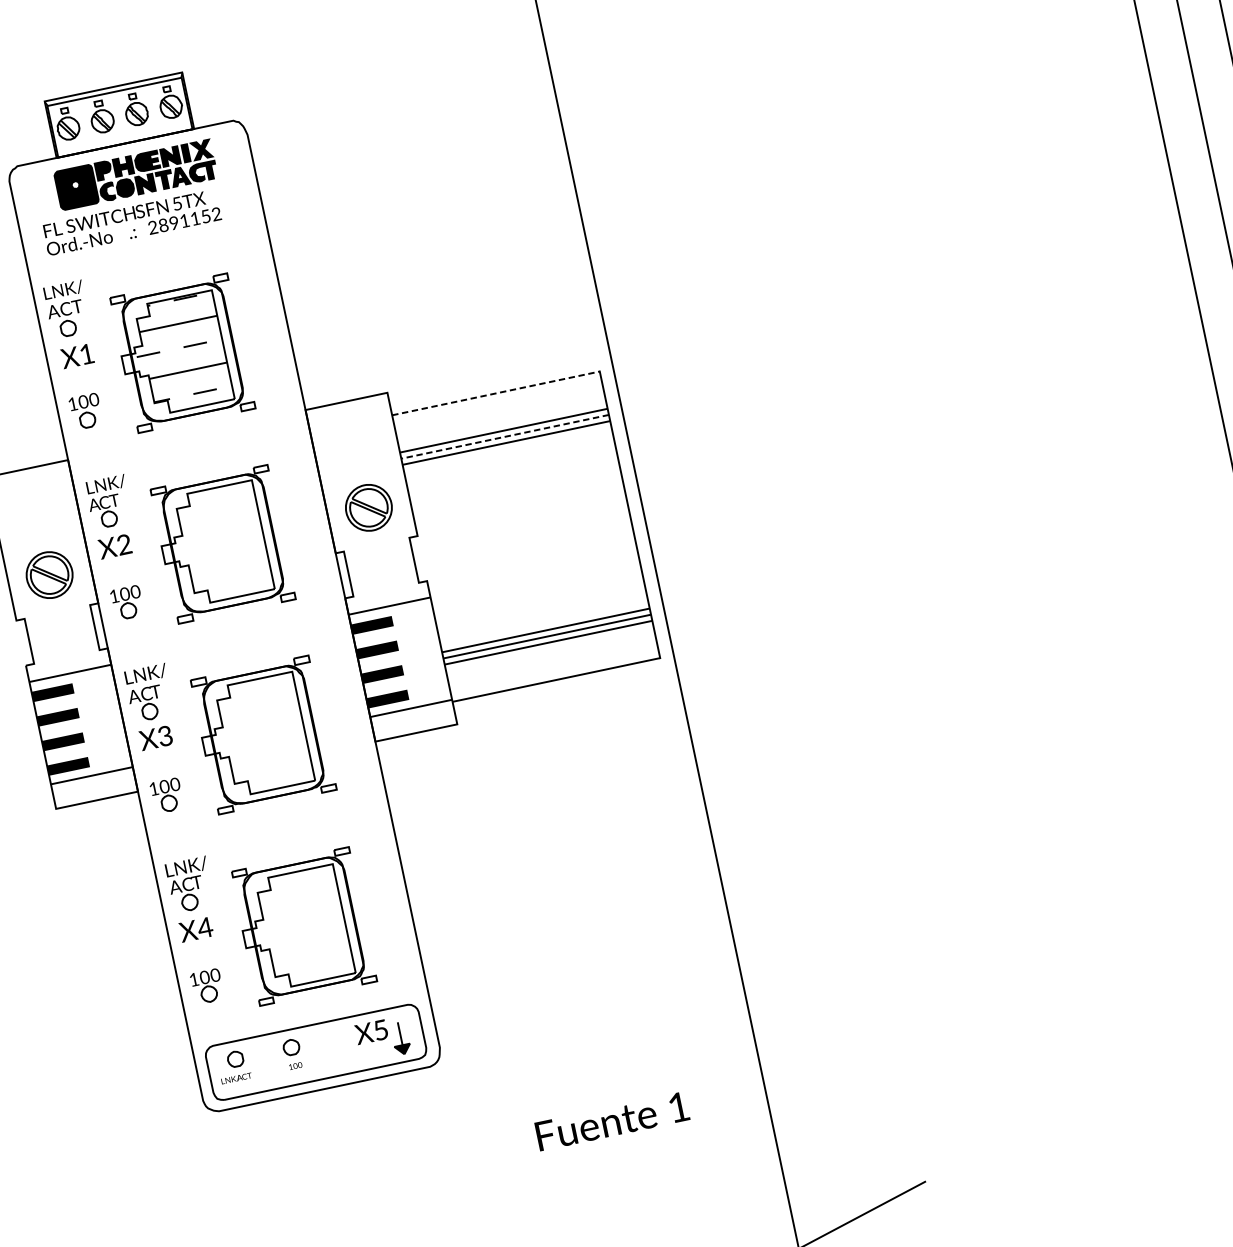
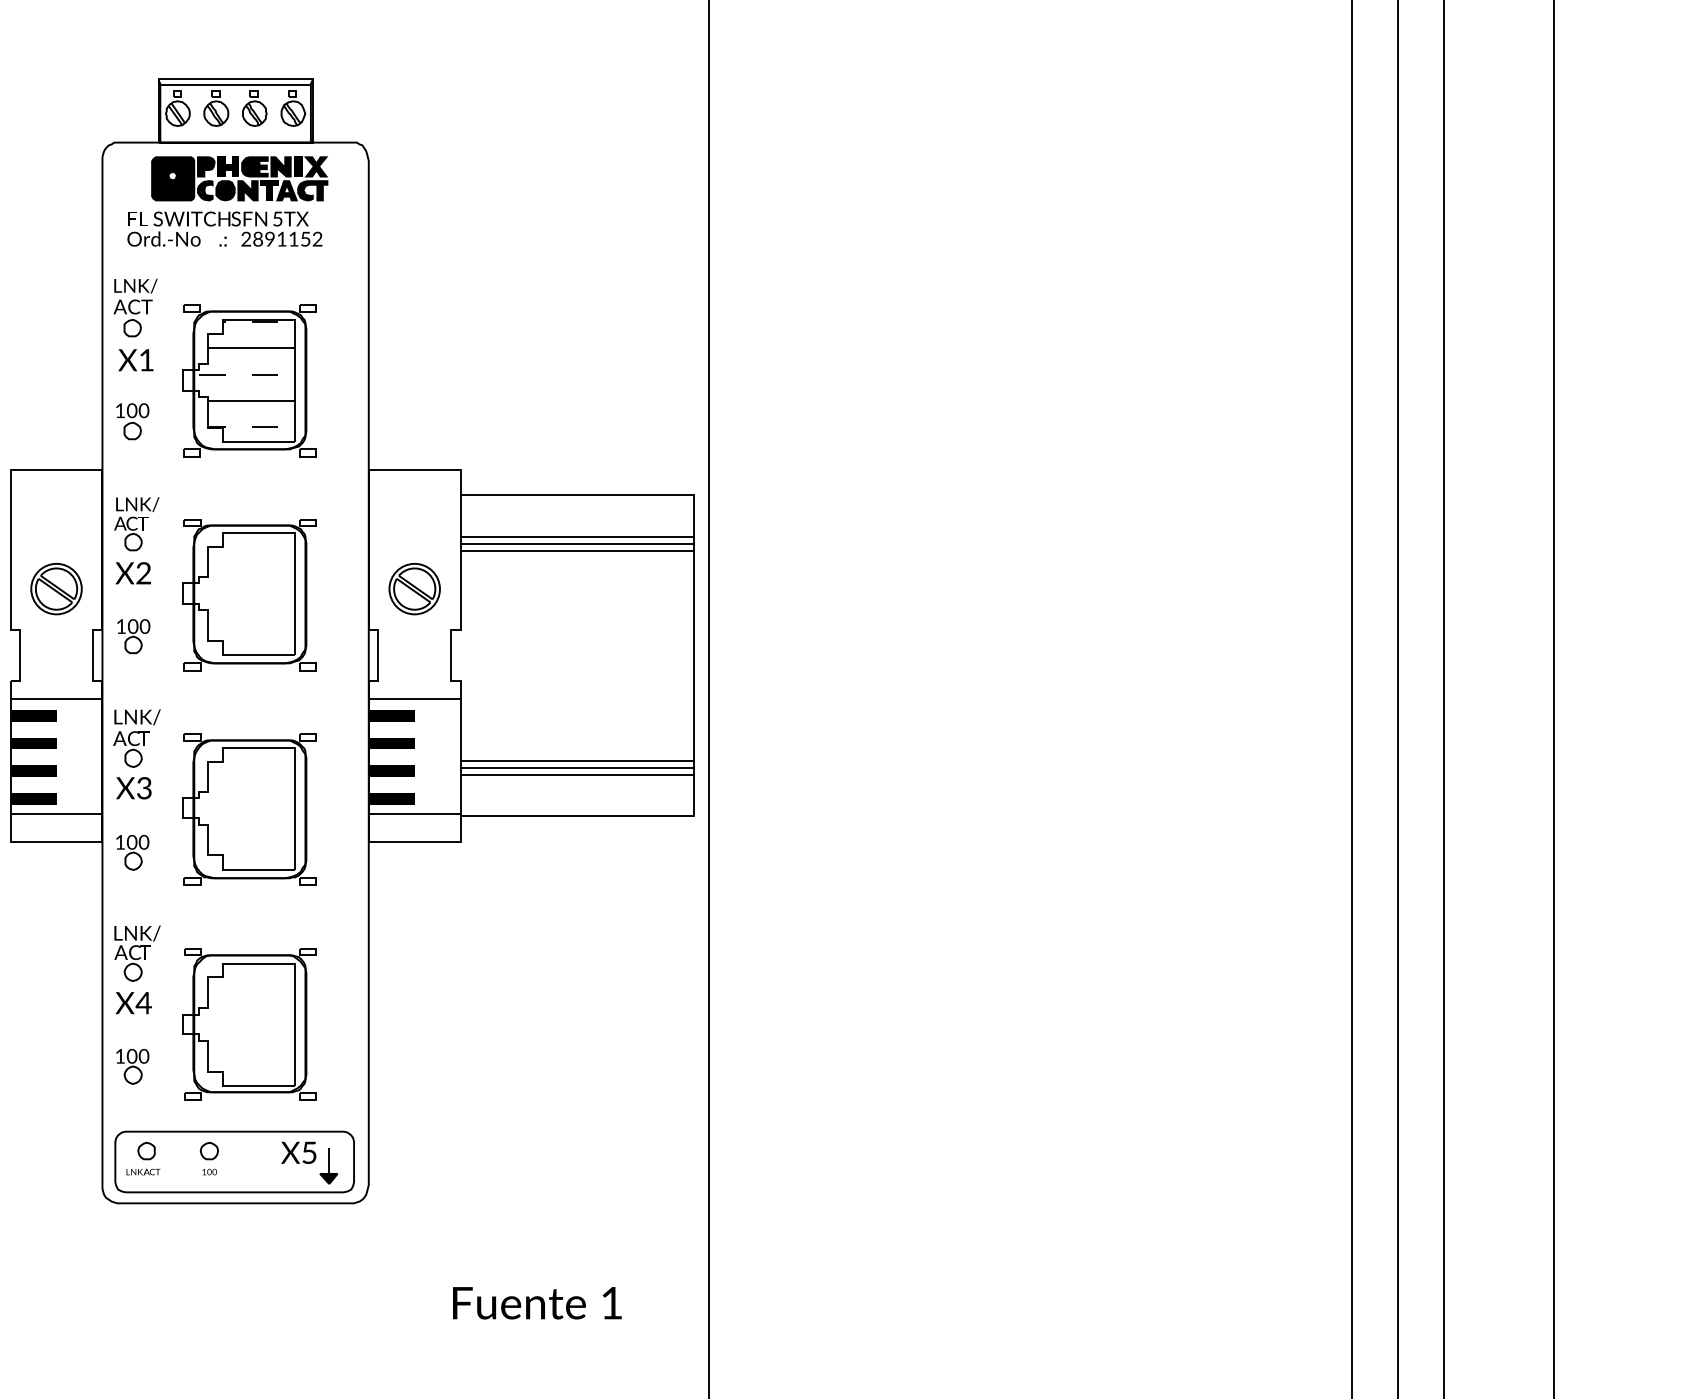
line: (496, 392) -> (577, 494), dashed -> solid
line: (504, 436) -> (576, 543), dashed -> solid

